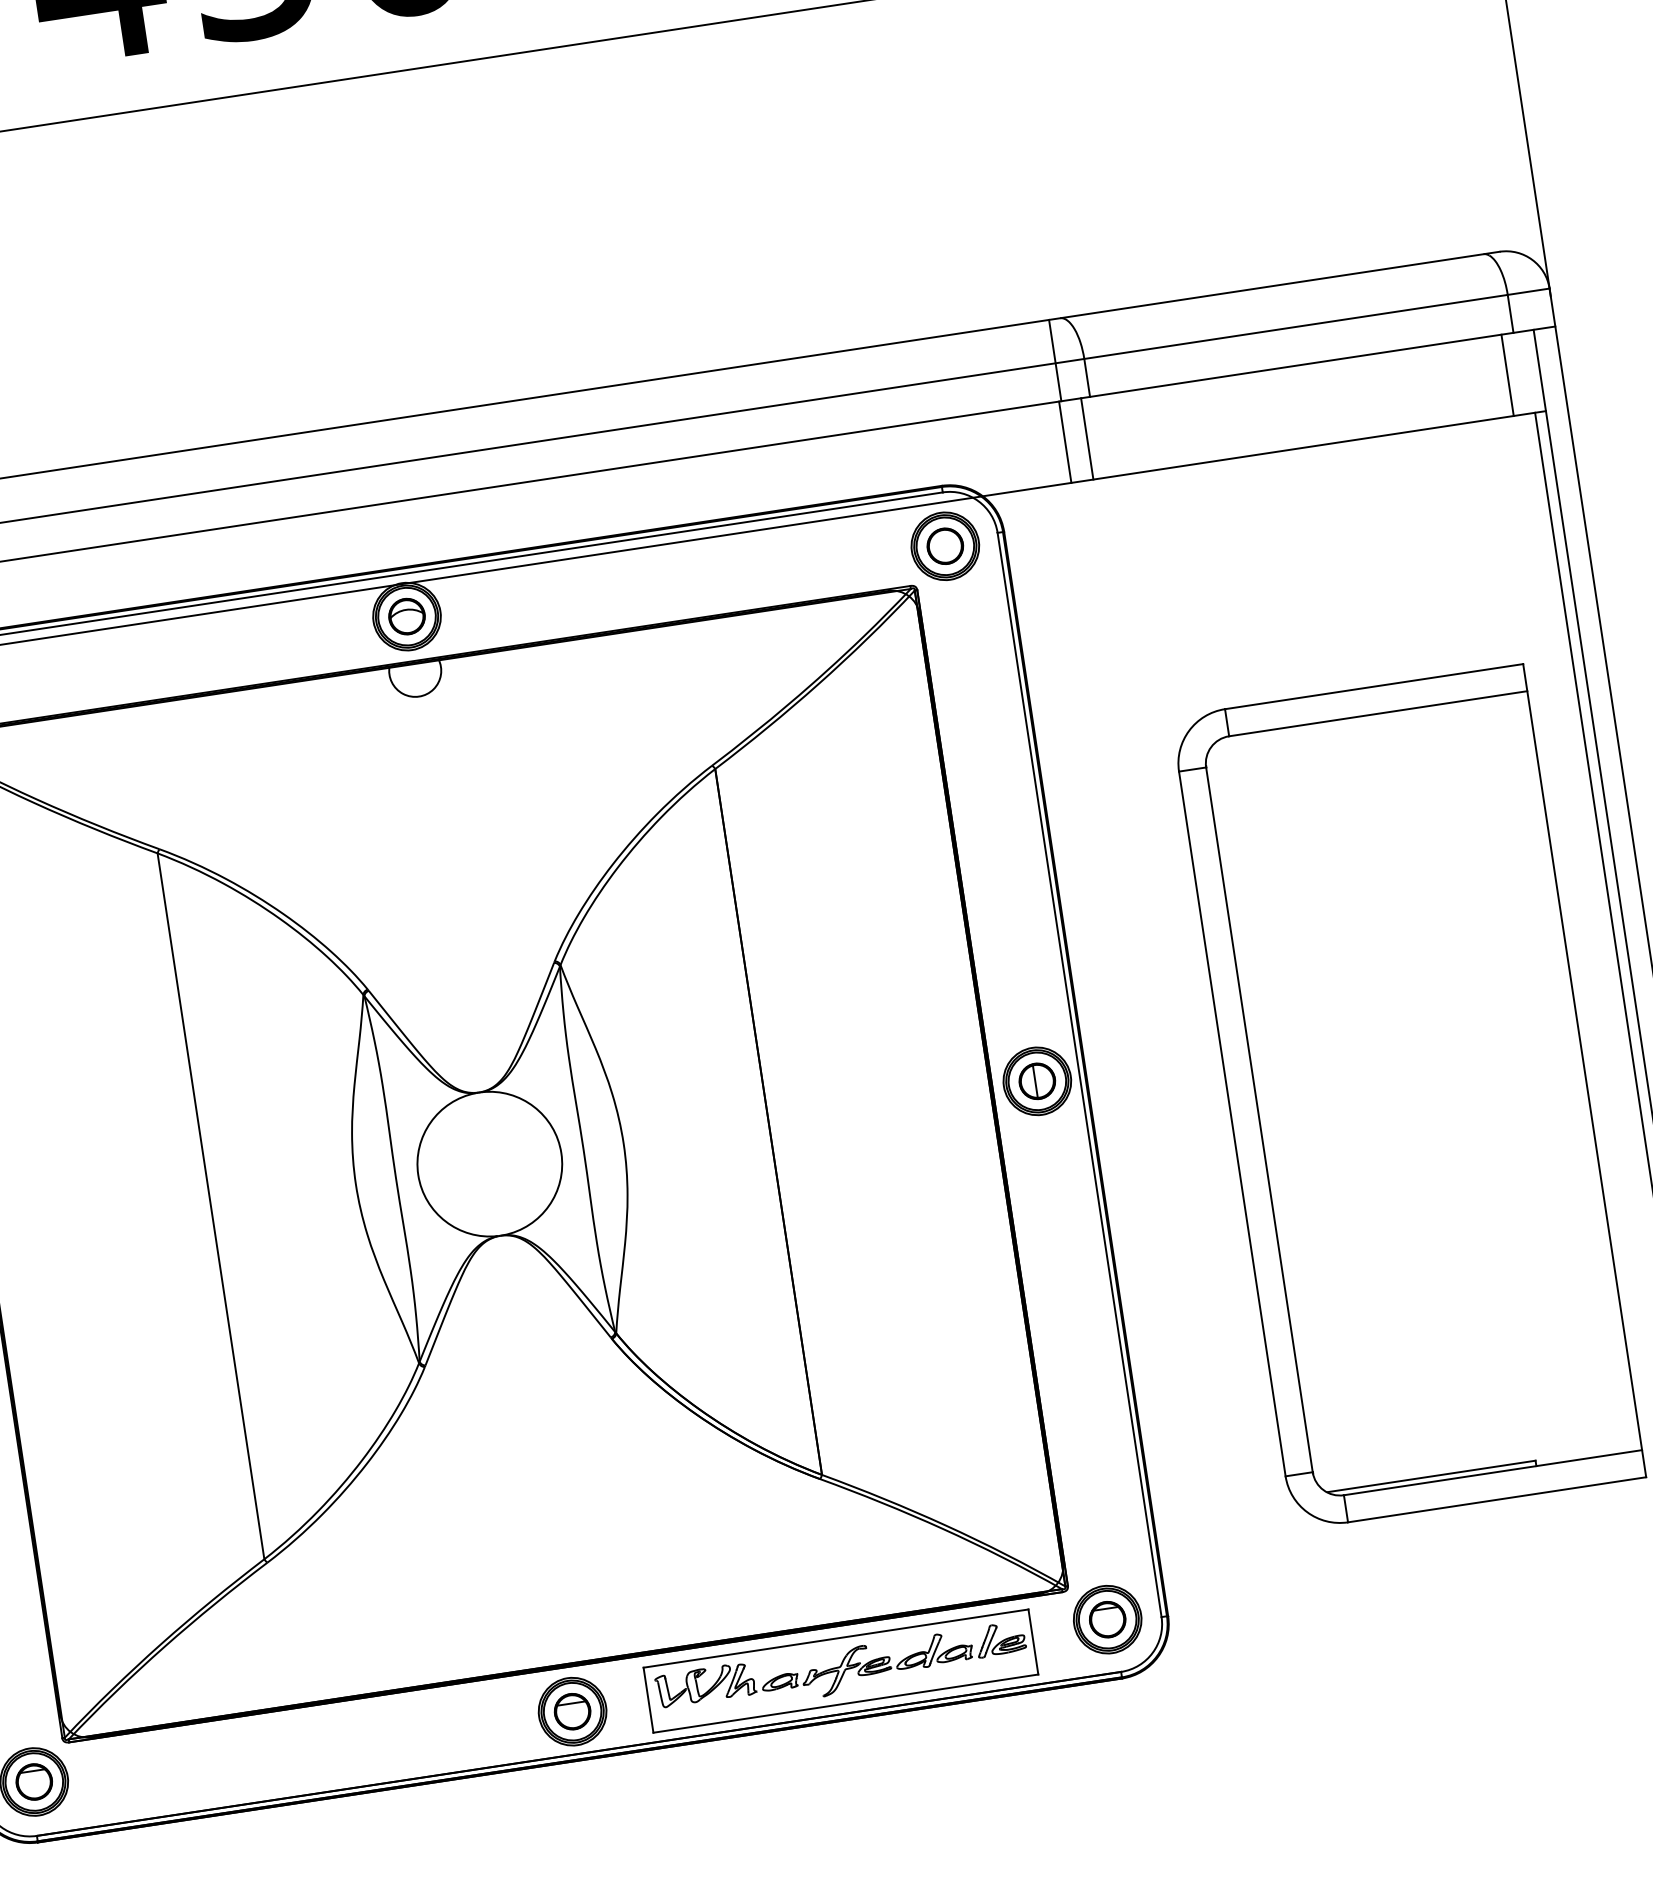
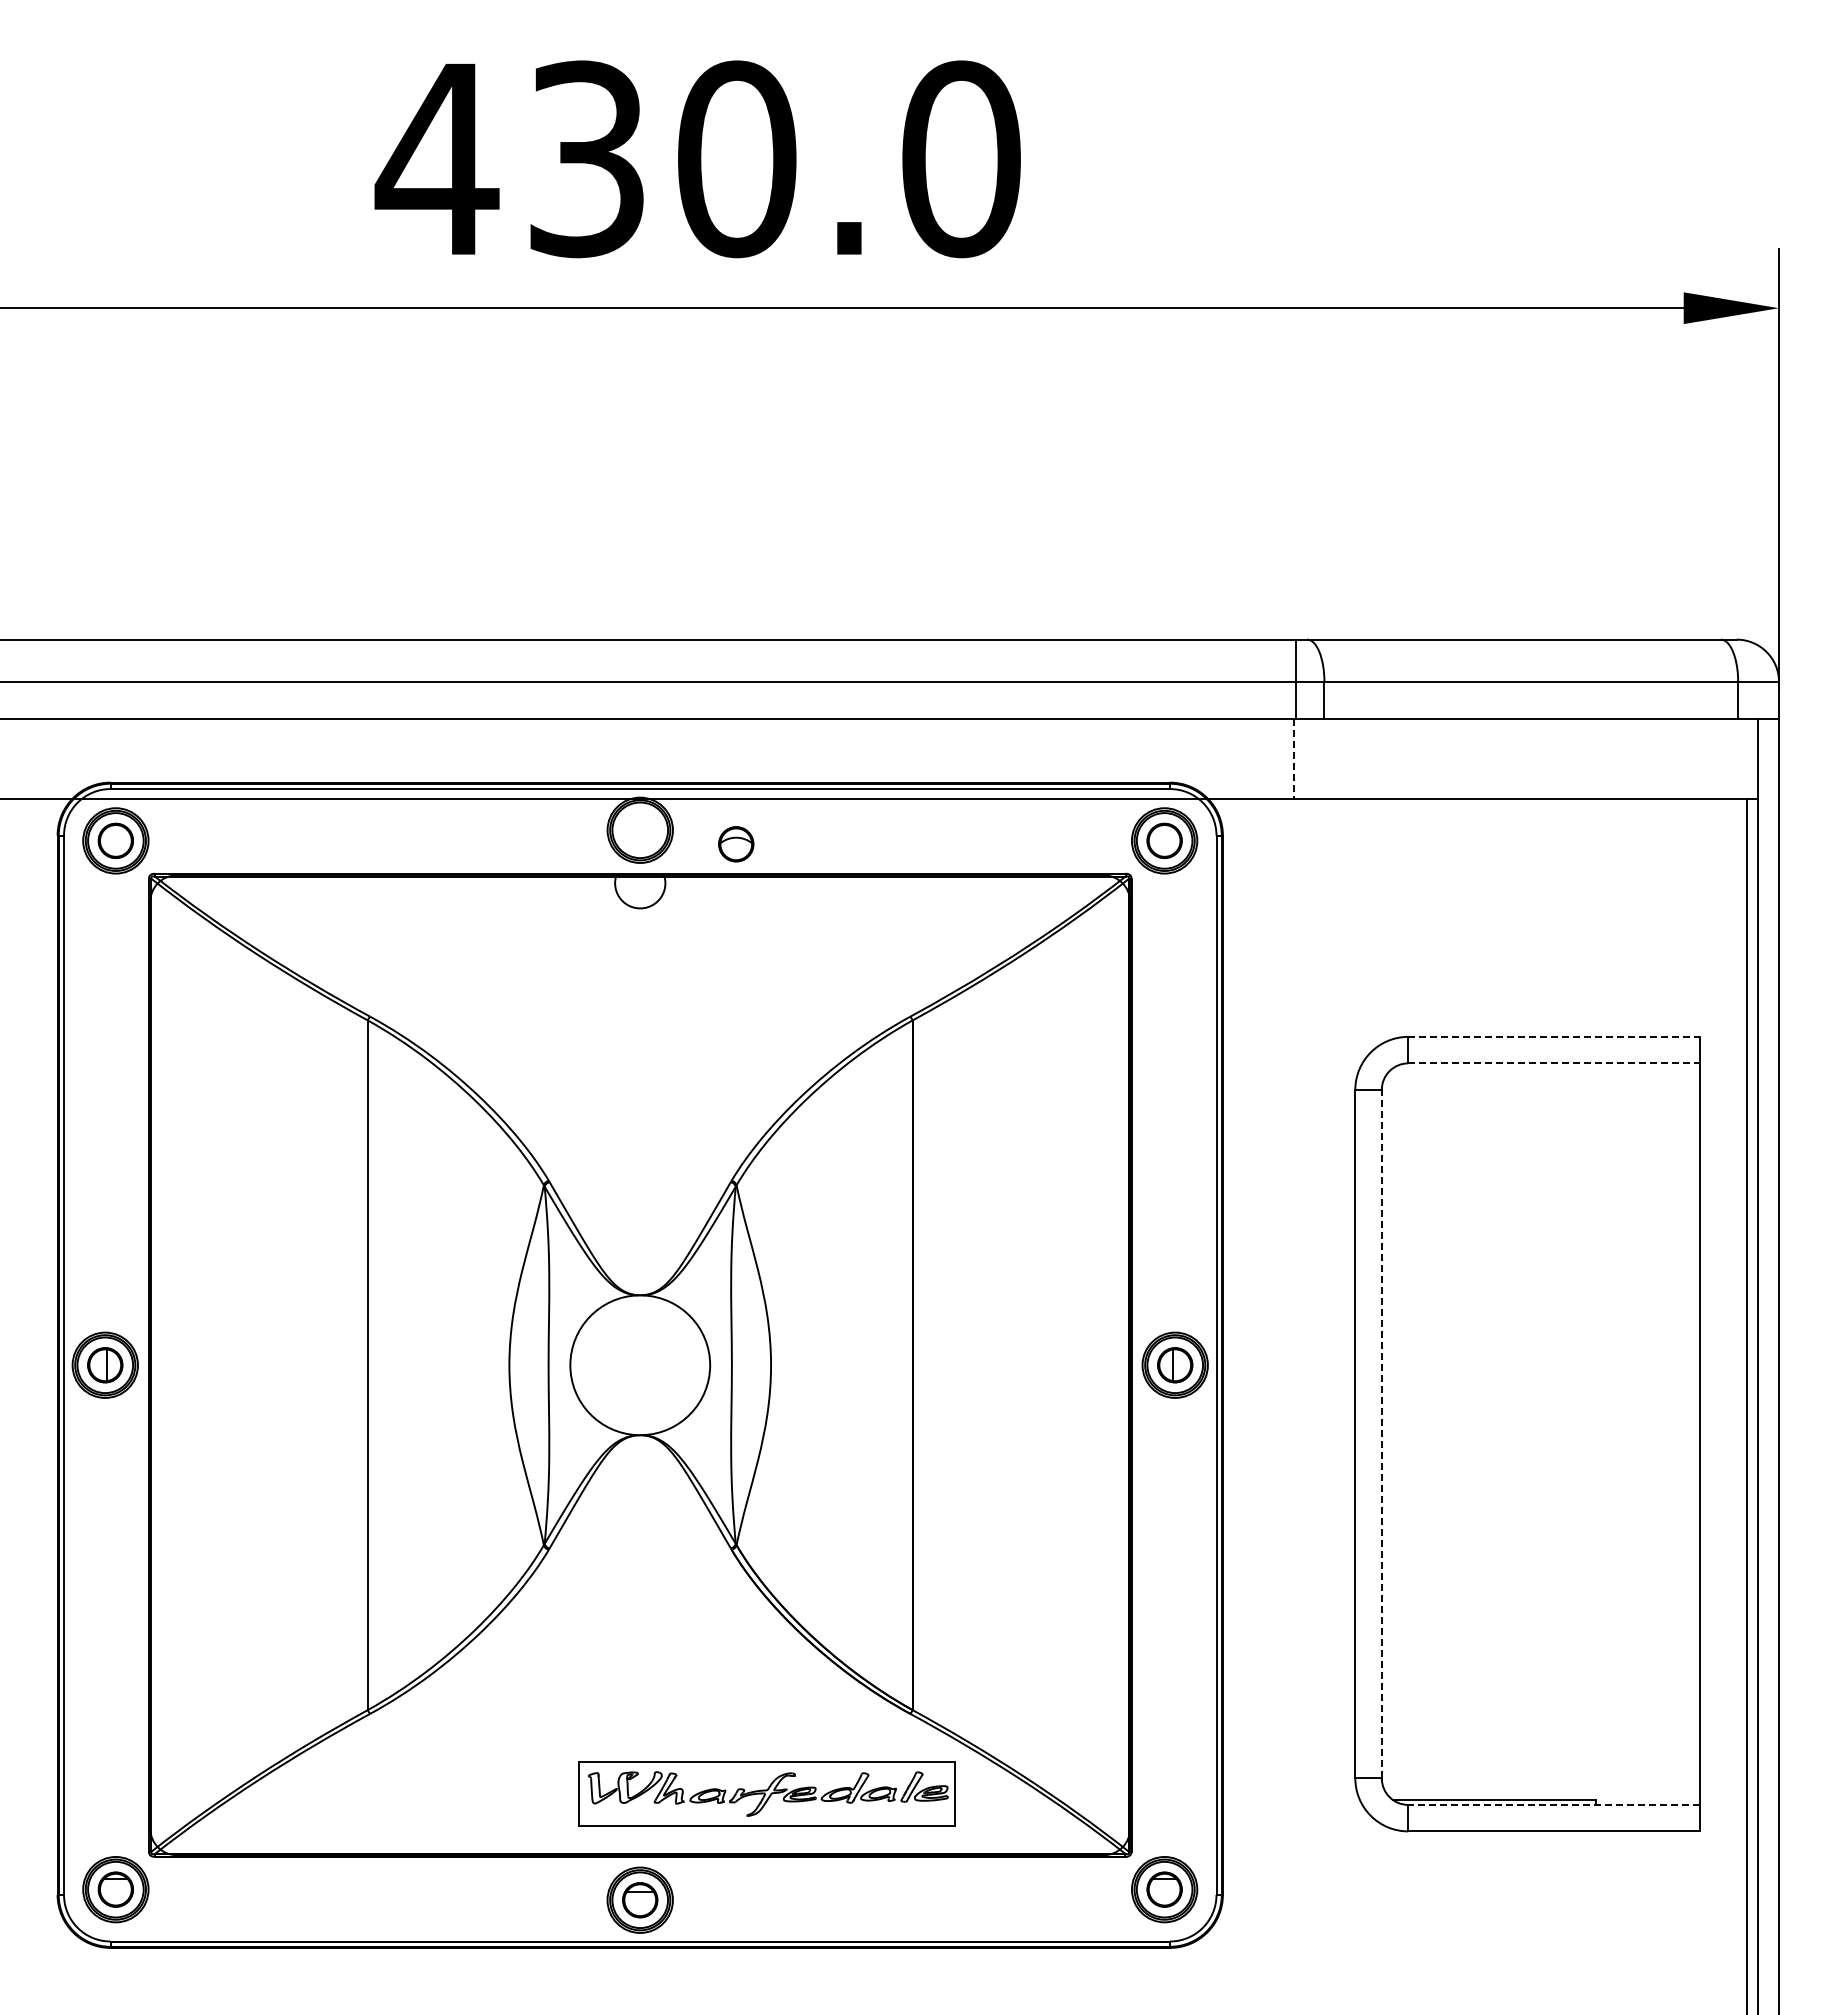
line: (1507, 375) -> (1726, 758), removed
line: (1086, 438) -> (1315, 758), removed
line: (1065, 441) -> (1294, 758), solid -> dashed
part: (407, 616) -> (736, 844), moved
line: (1373, 686) -> (1553, 1036), solid -> dashed
line: (1377, 713) -> (1553, 1063), solid -> dashed
line: (1259, 1119) -> (1381, 1433), solid -> dashed
line: (1492, 1472) -> (1553, 1804), solid -> dashed
part: (839, 1670) -> (766, 1793), moved

